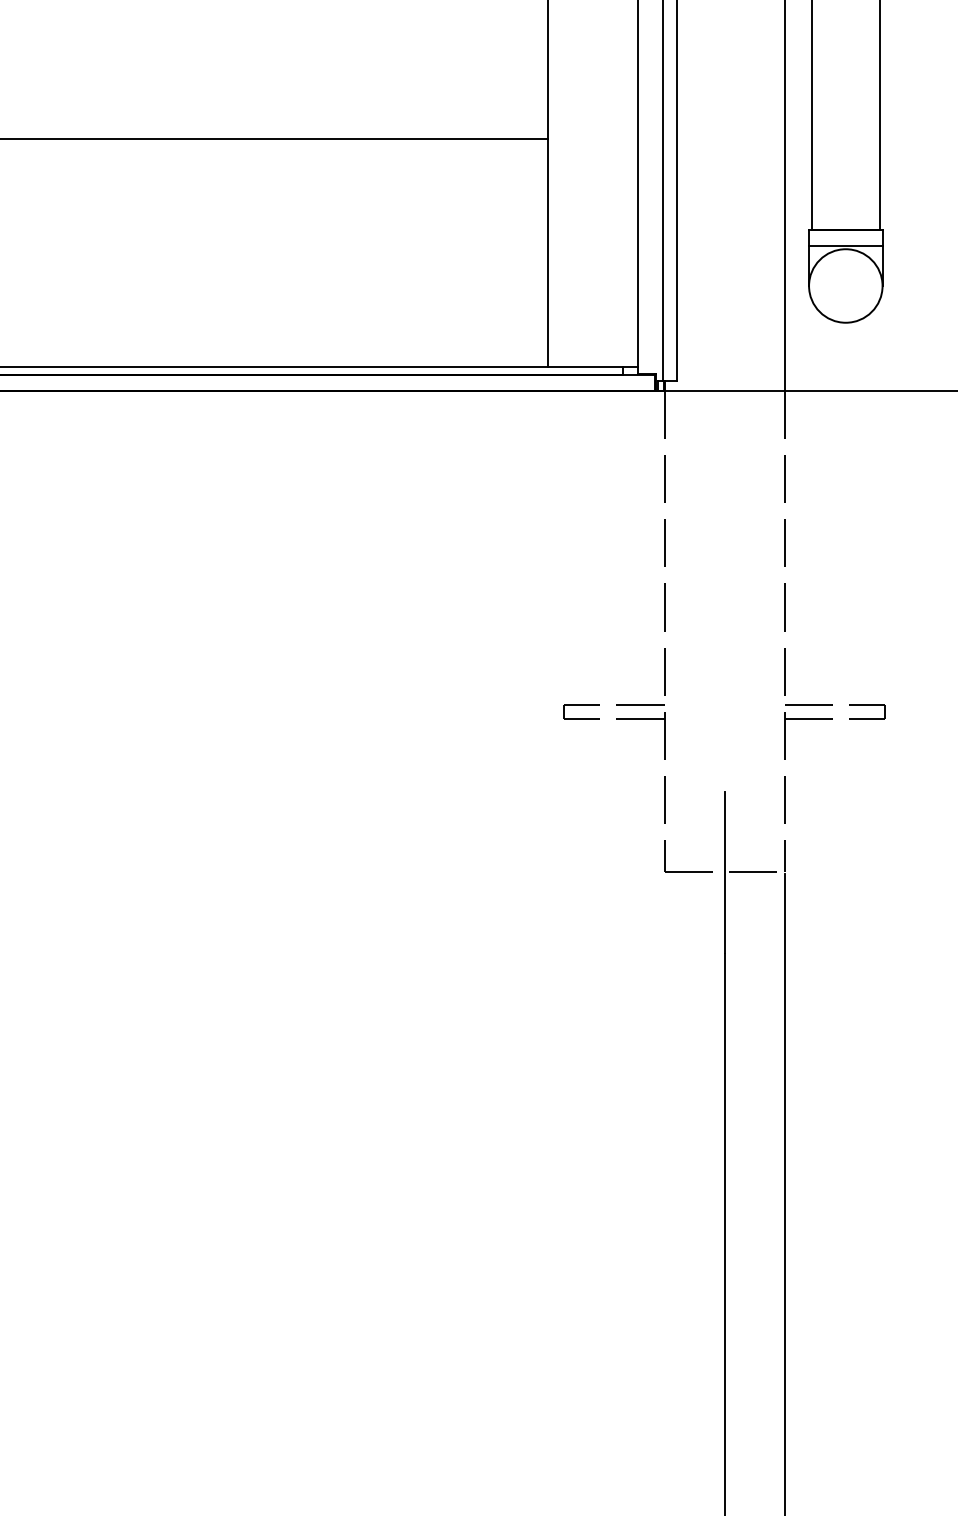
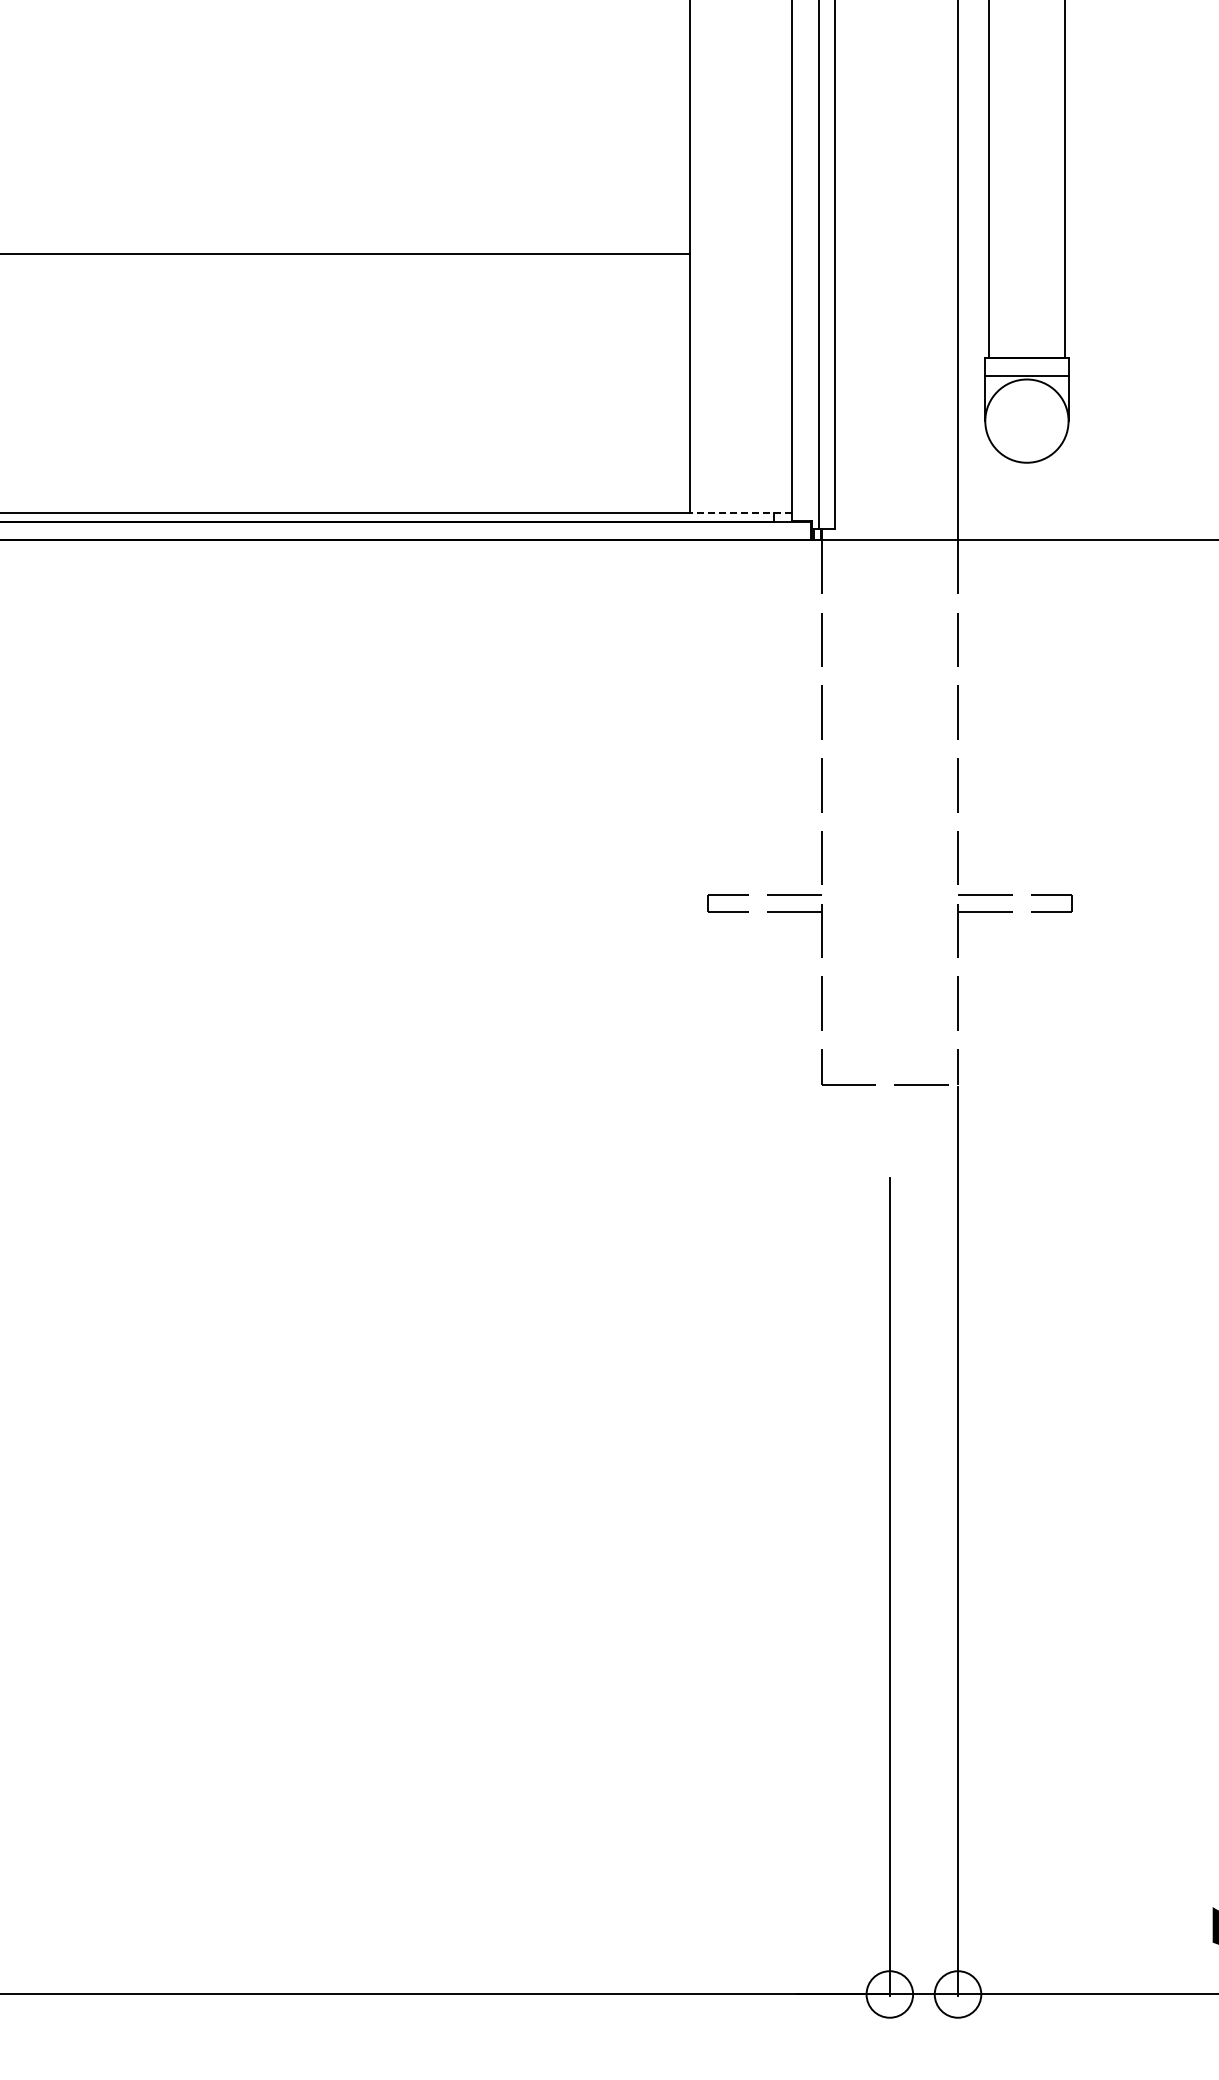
line: (592, 366) -> (740, 512), solid -> dashed
line: (724, 872) -> (889, 1085), removed

